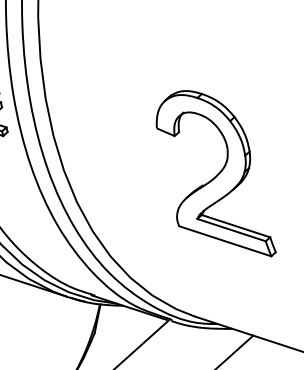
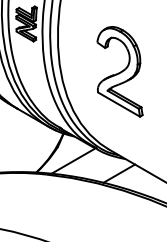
part: (212, 176) -> (119, 71), moved

